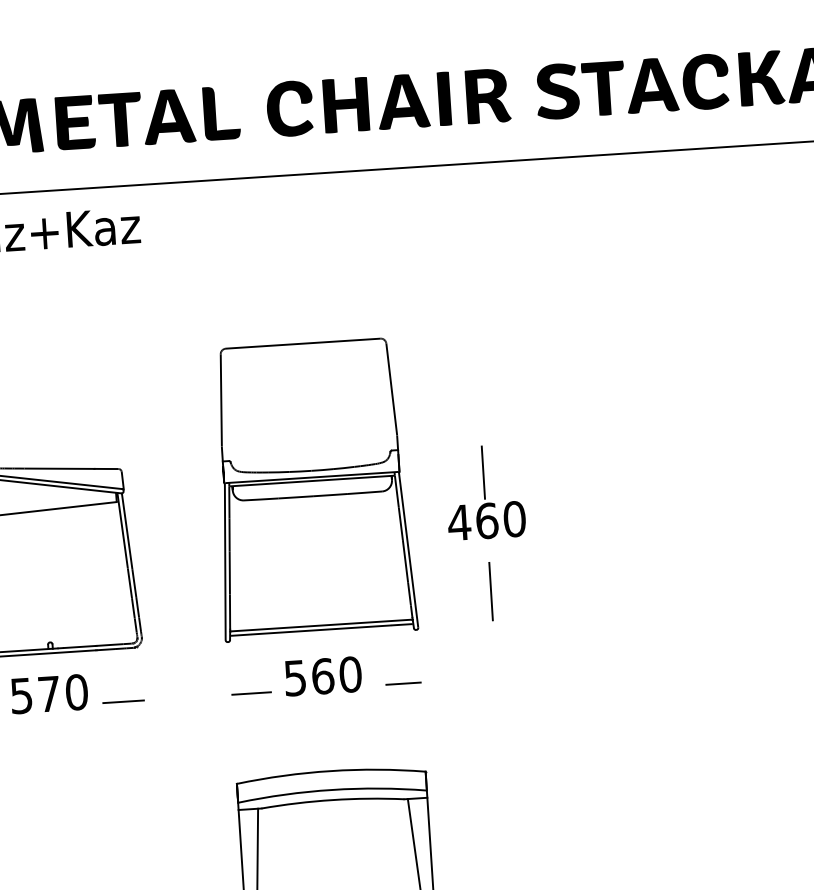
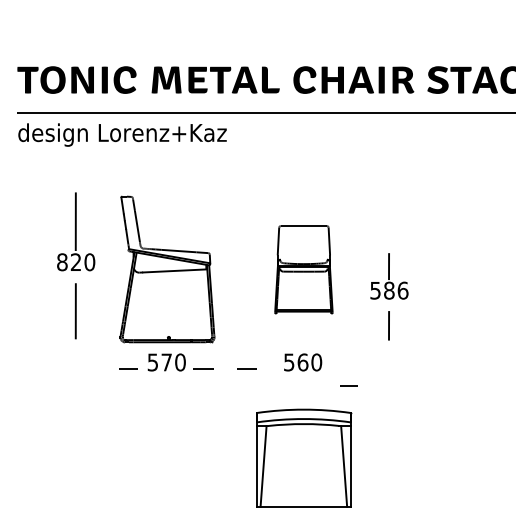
part: (311, 489) -> (303, 269), size x0.6
text: (485, 520) -> (388, 290), 460 -> 586
line: (403, 683) -> (348, 385), moved
line: (250, 693) -> (246, 368), moved

